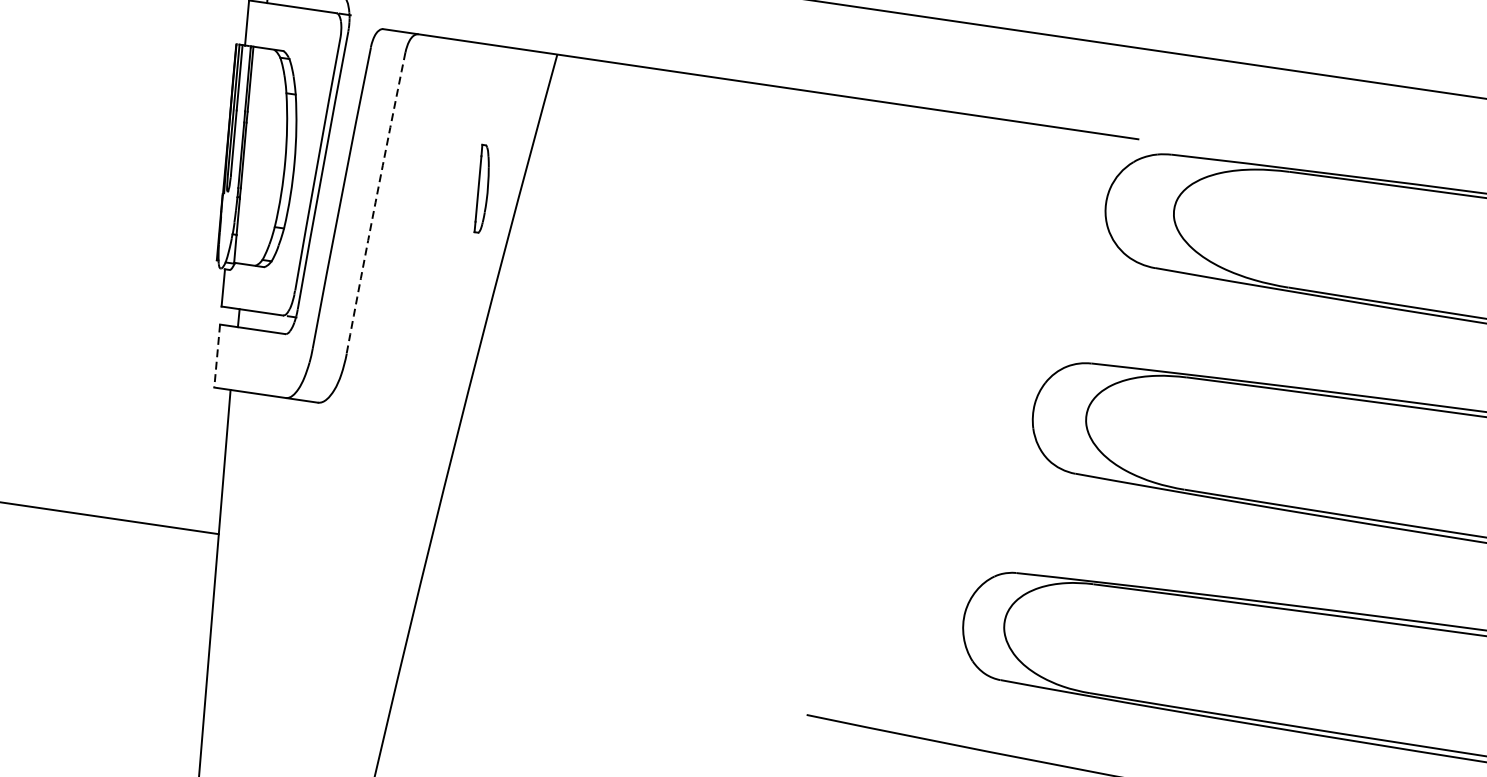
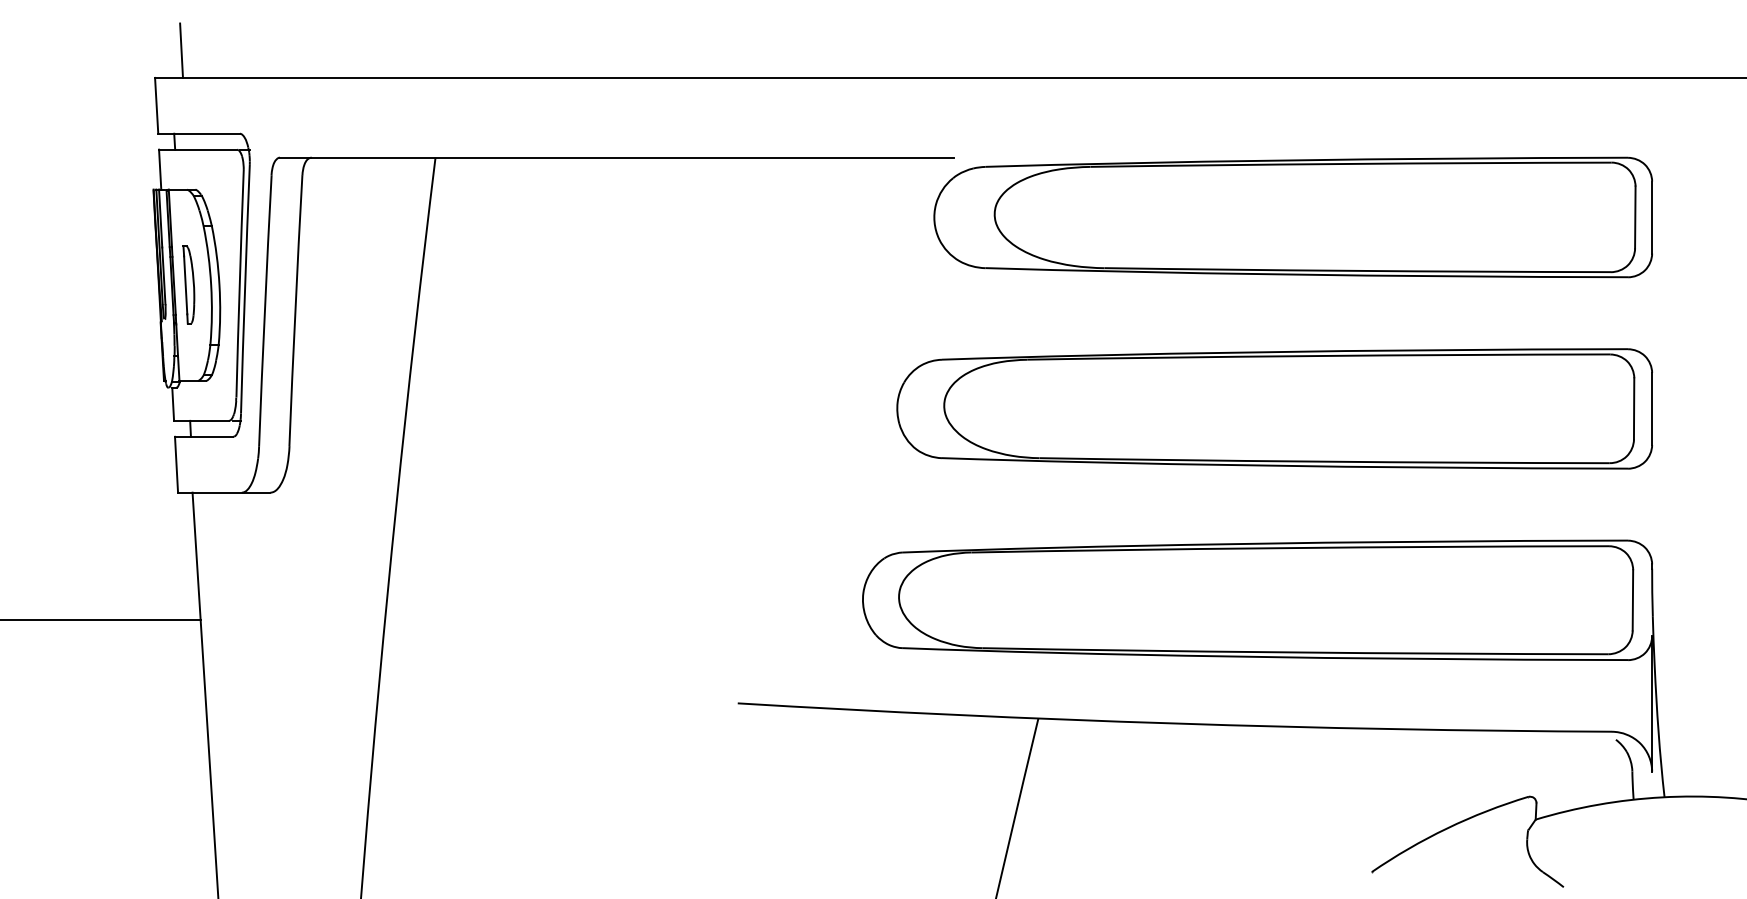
part: (481, 188) -> (188, 284), moved
arc: (375, 202) -> (295, 310), dashed -> solid
line: (217, 355) -> (176, 464), dashed -> solid

